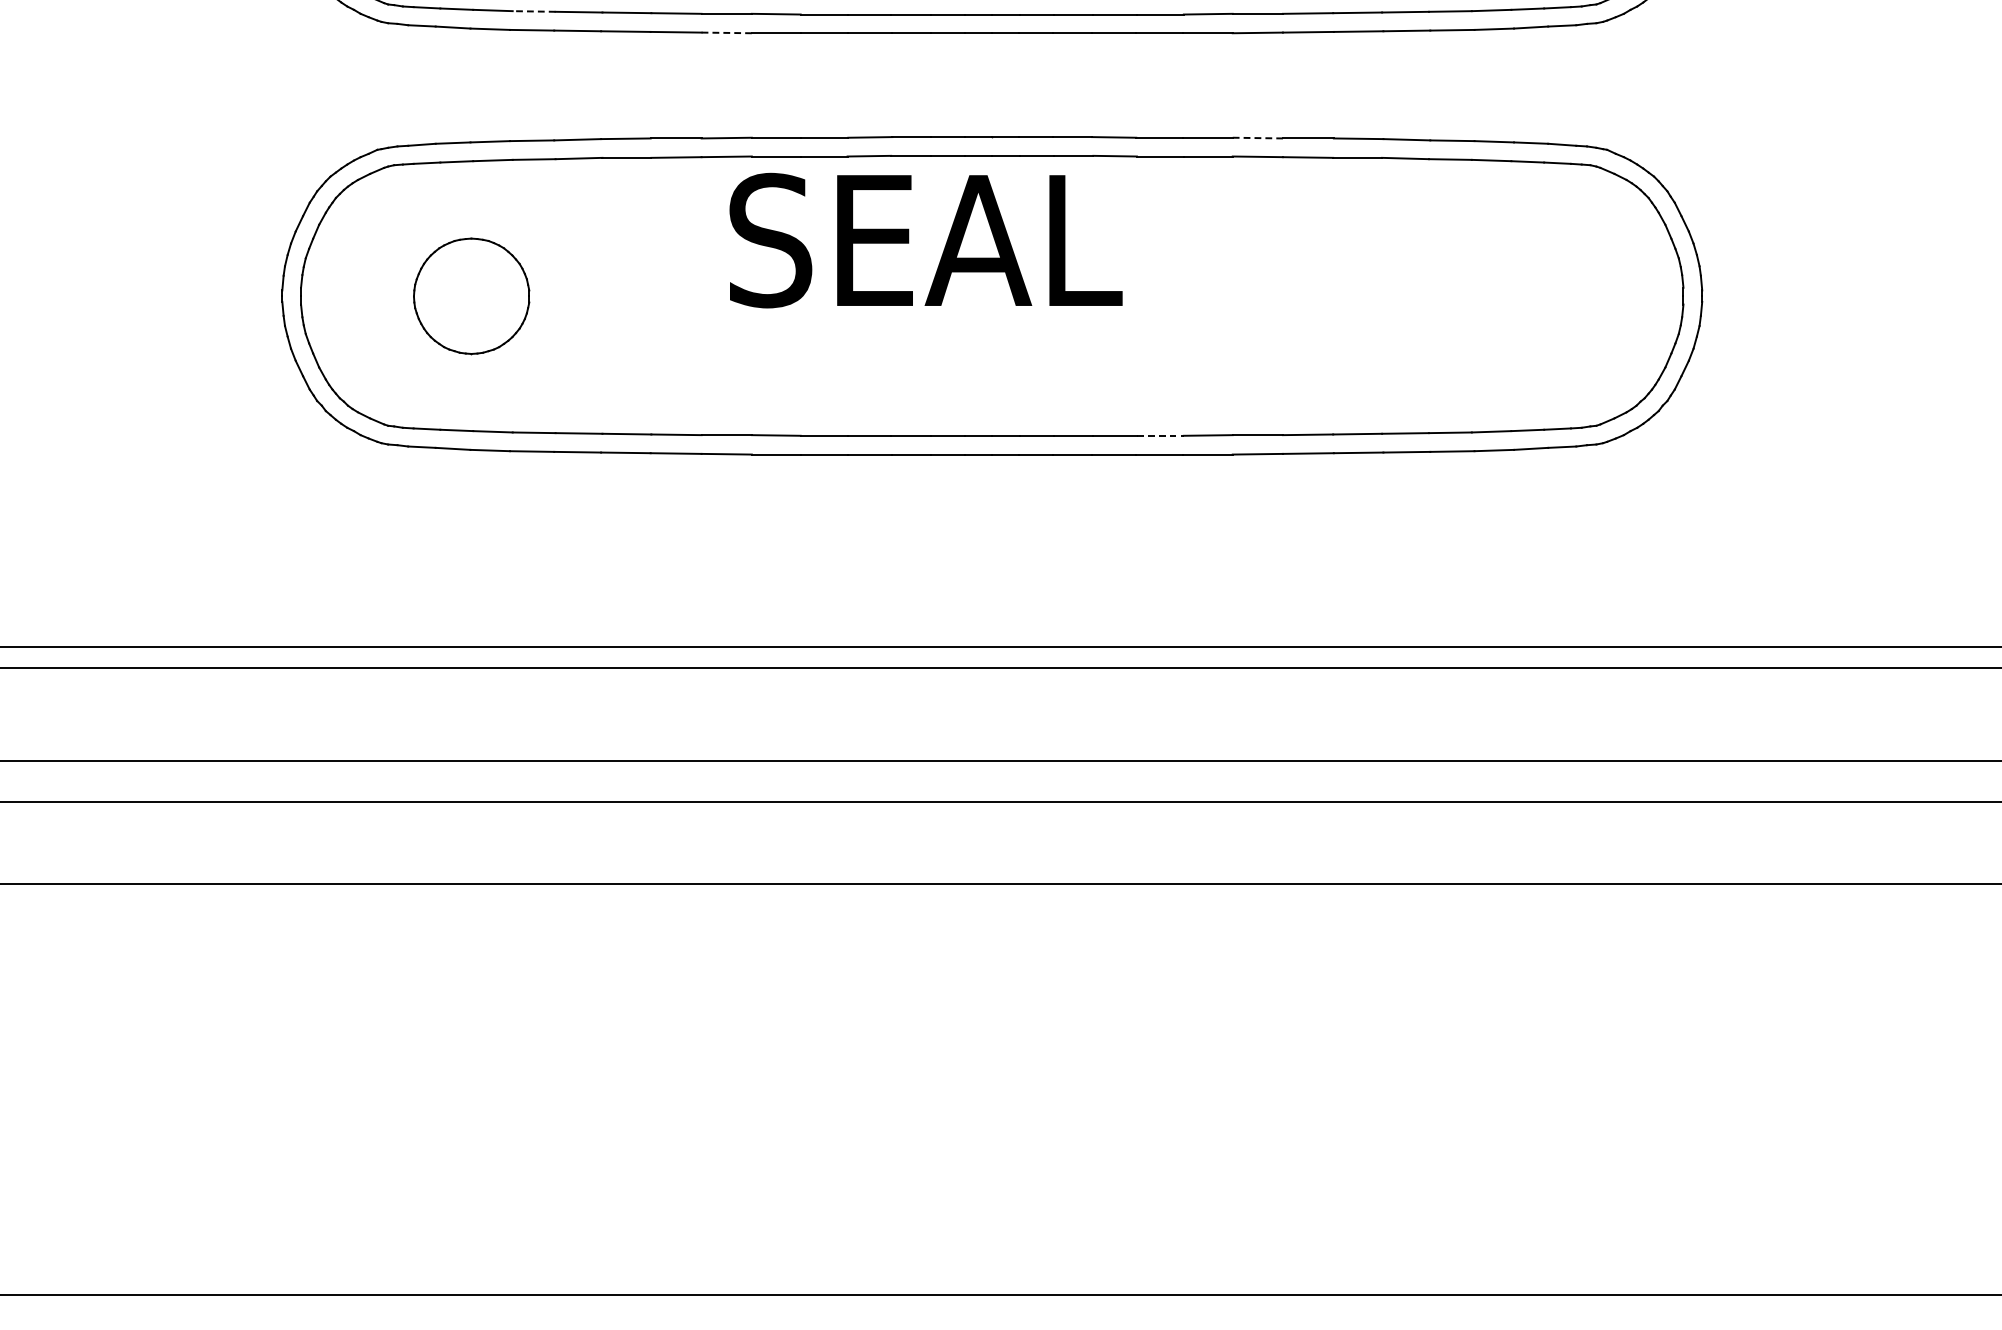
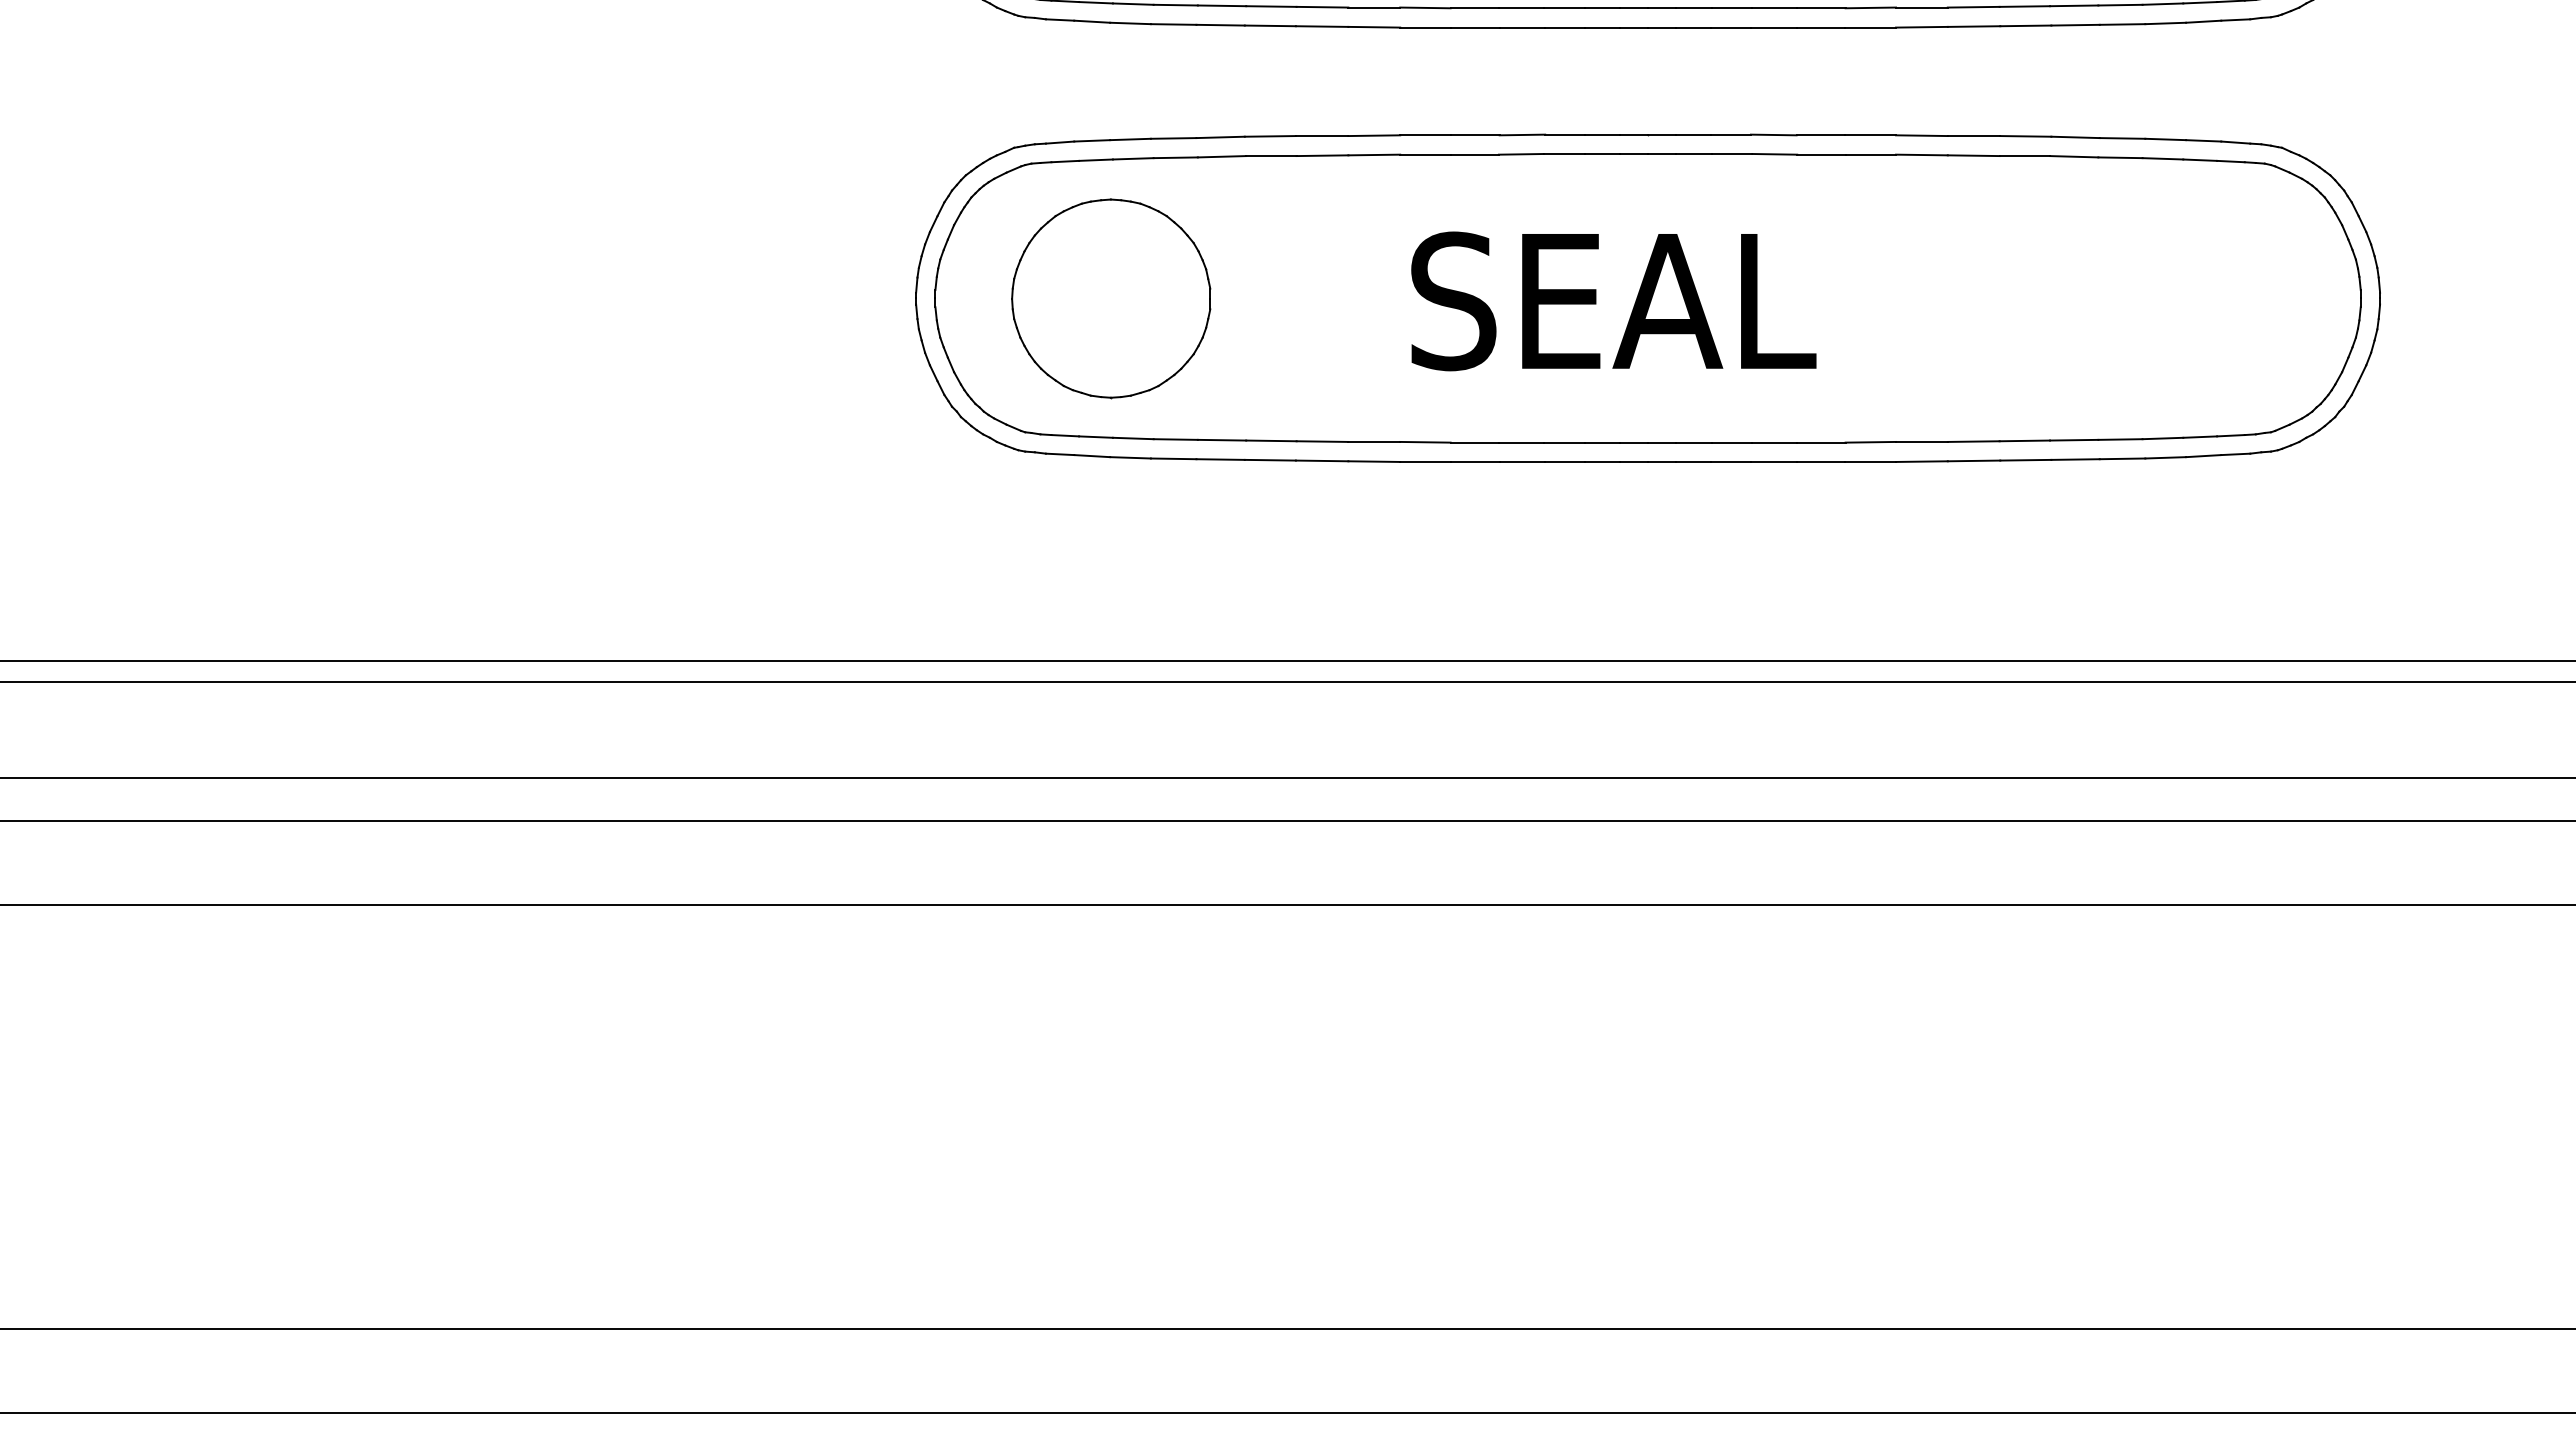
line: (533, 11) -> (1175, 5), dashed -> solid
line: (726, 33) -> (1374, 27), dashed -> solid
line: (1257, 137) -> (1921, 135), dashed -> solid
text: (925, 240) -> (1613, 301), moved
part: (471, 296) -> (1111, 298), size x1.67
line: (1160, 435) -> (1821, 442), dashed -> solid

